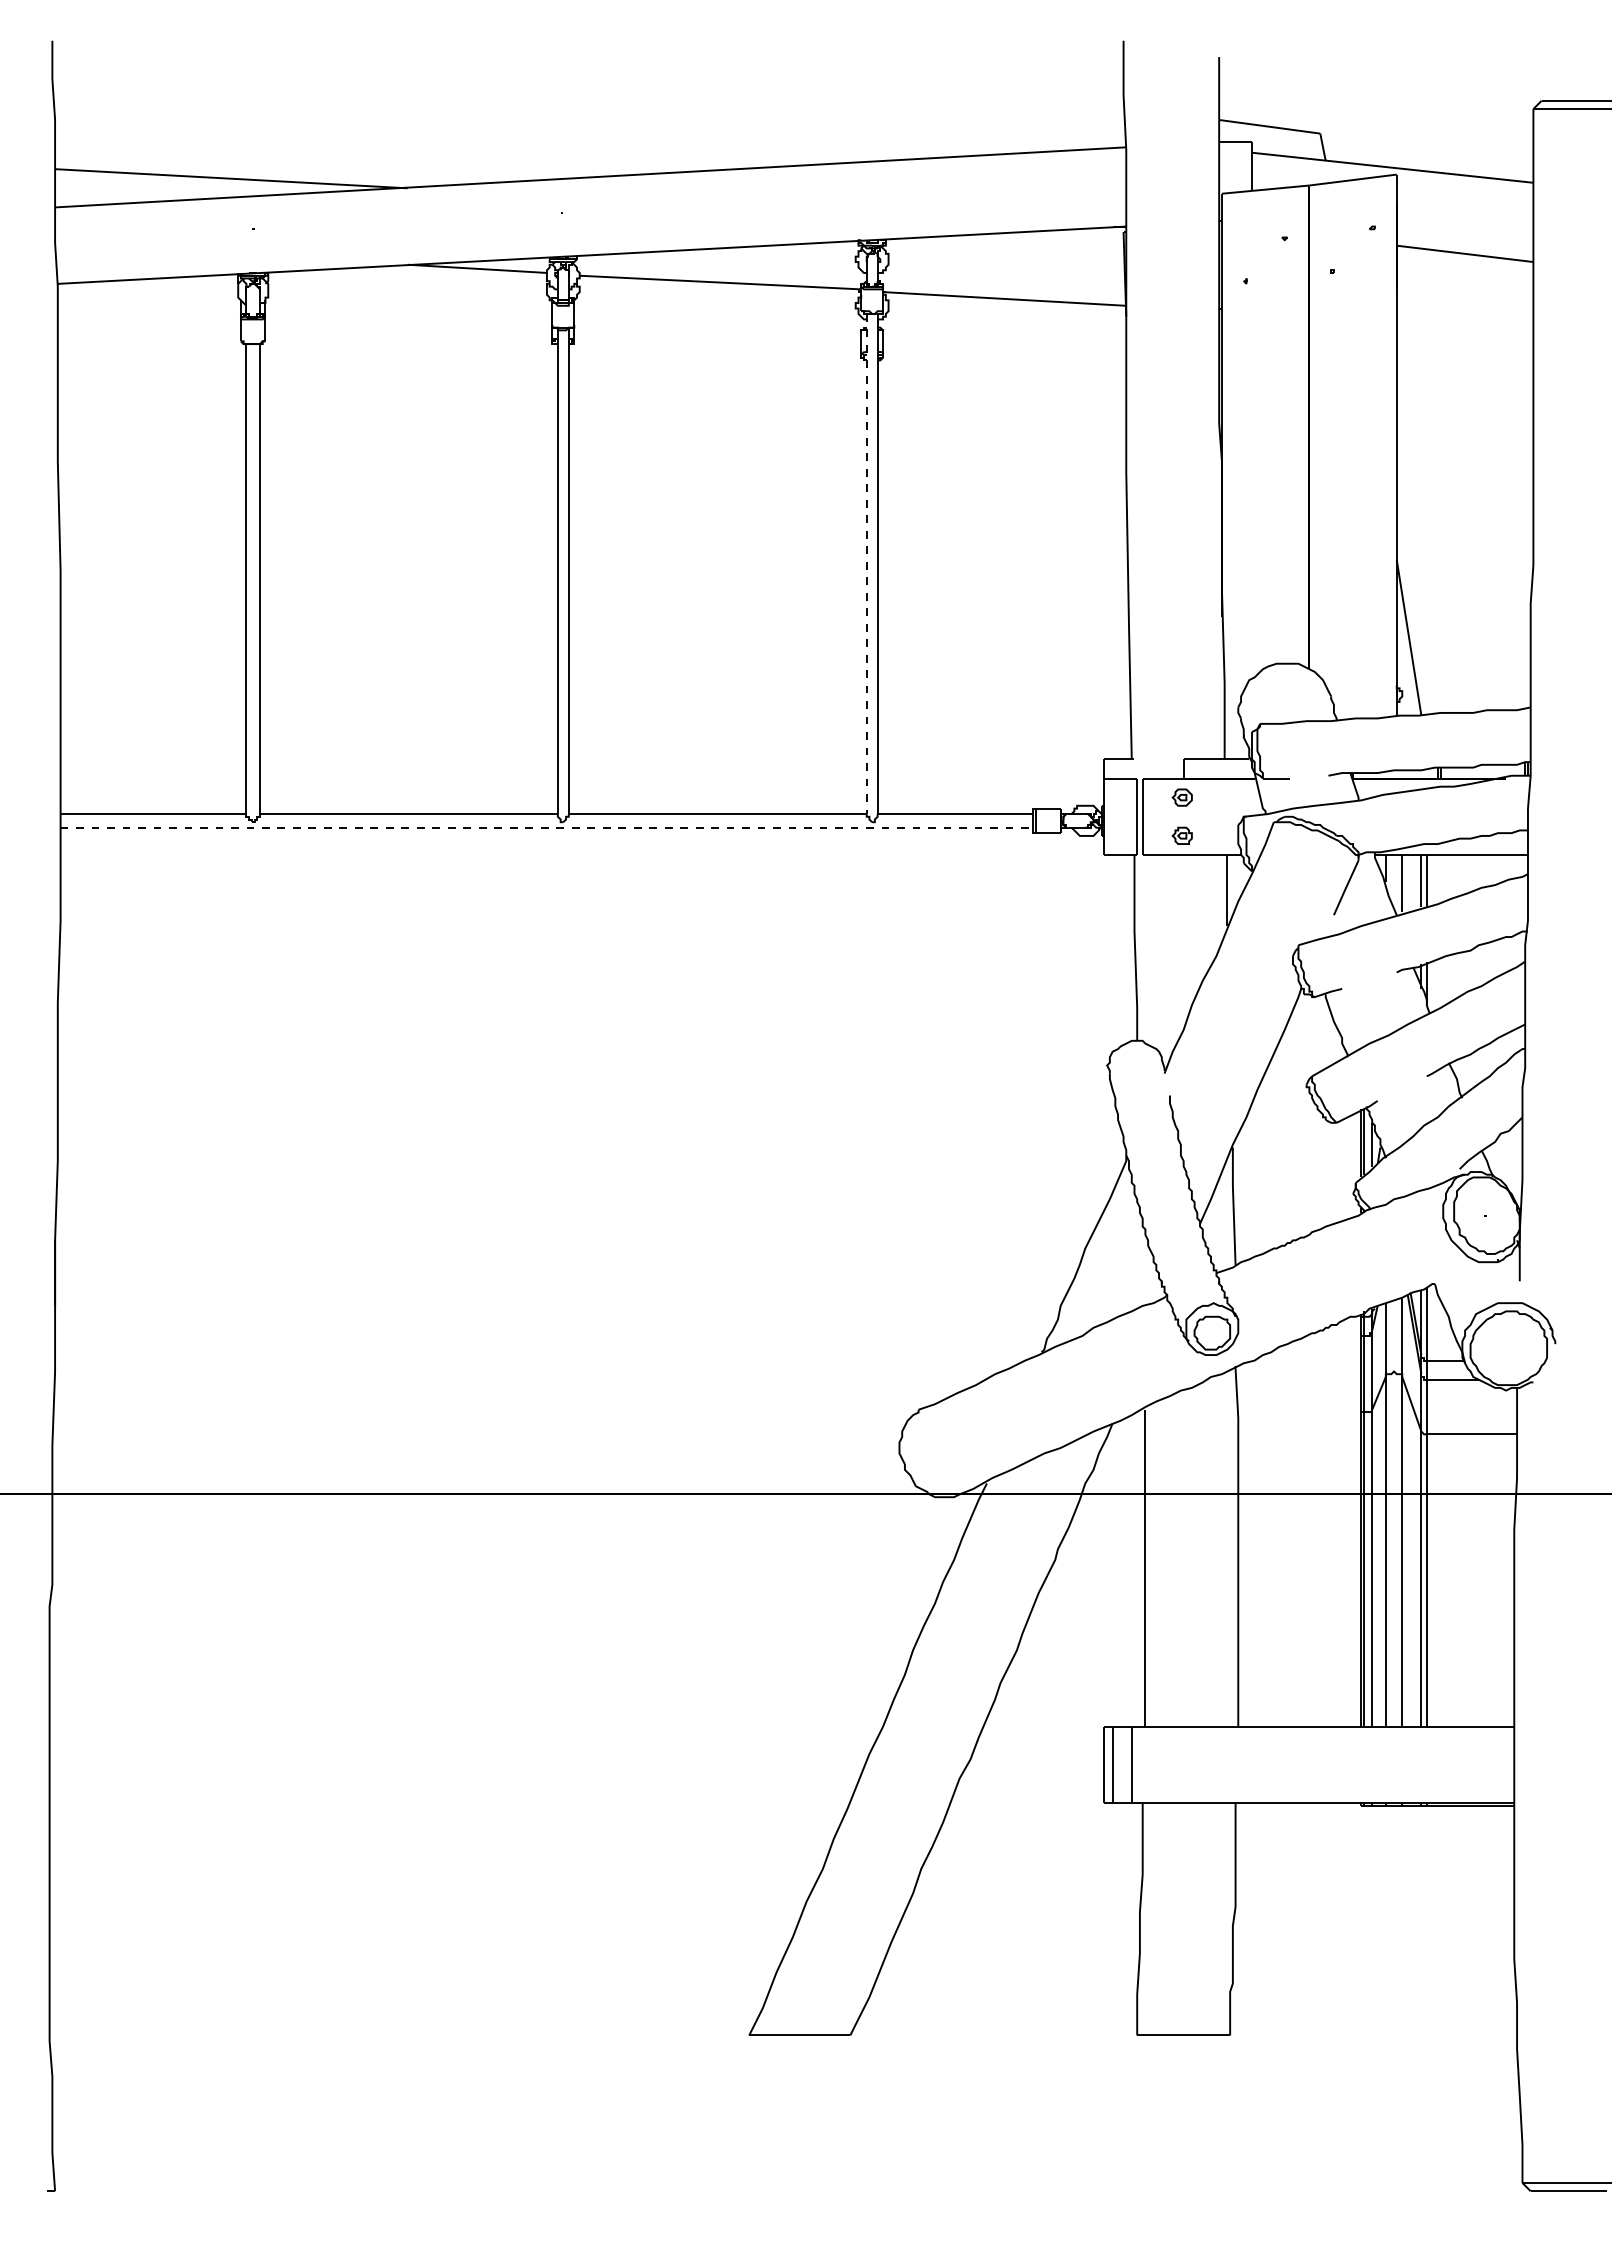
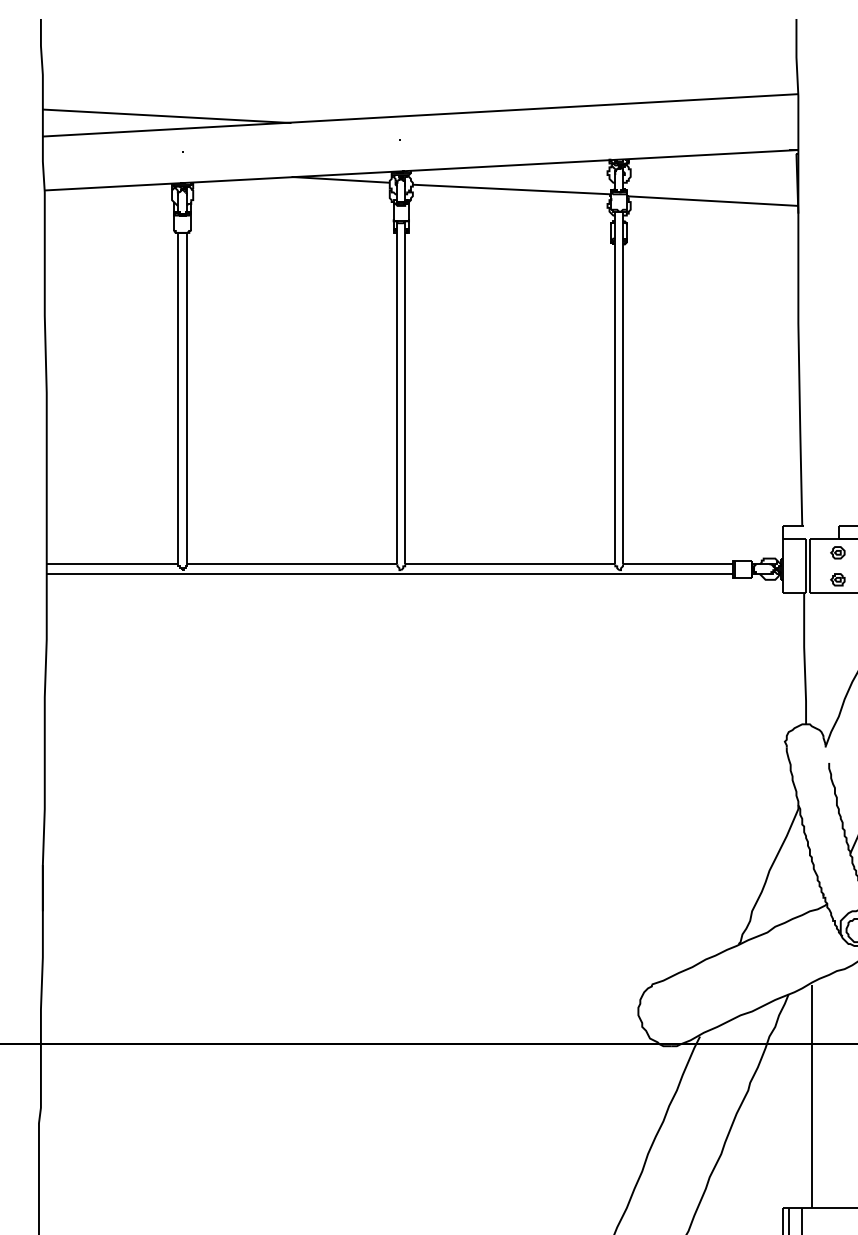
line: (866, 564) -> (615, 388), dashed -> solid
line: (547, 827) -> (390, 573), dashed -> solid

